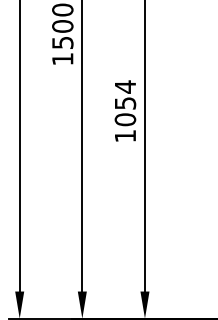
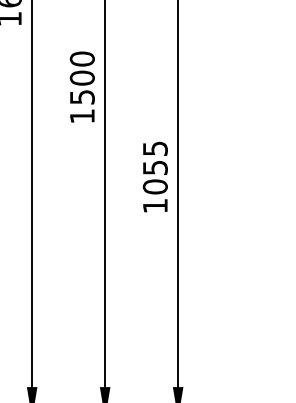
text: (125, 86) -> (155, 148), 1054 -> 1055

